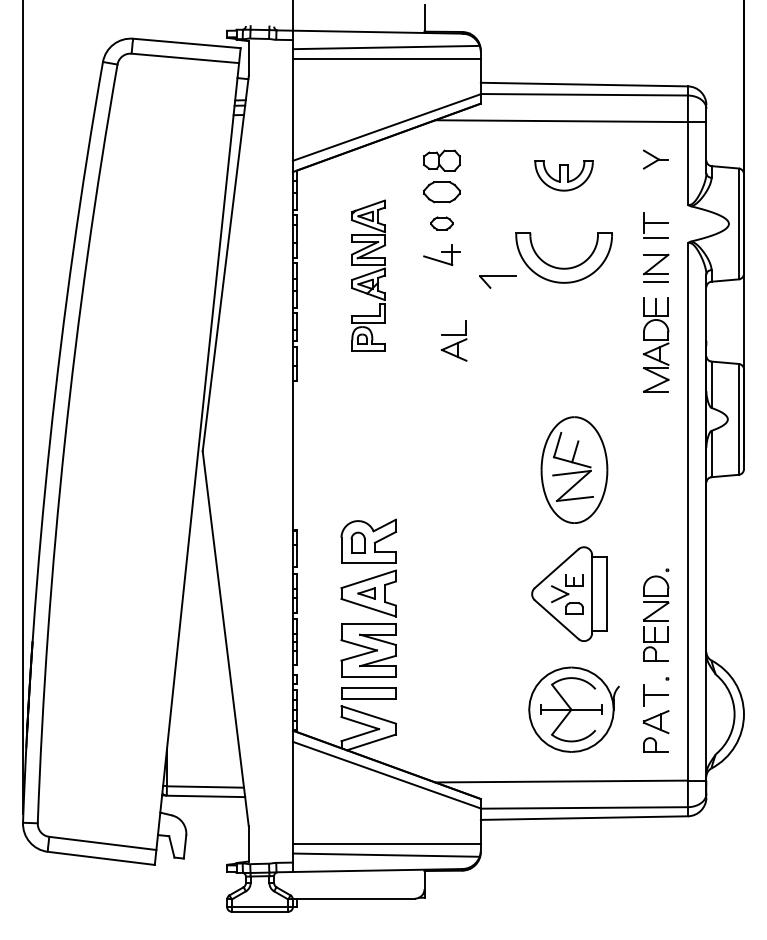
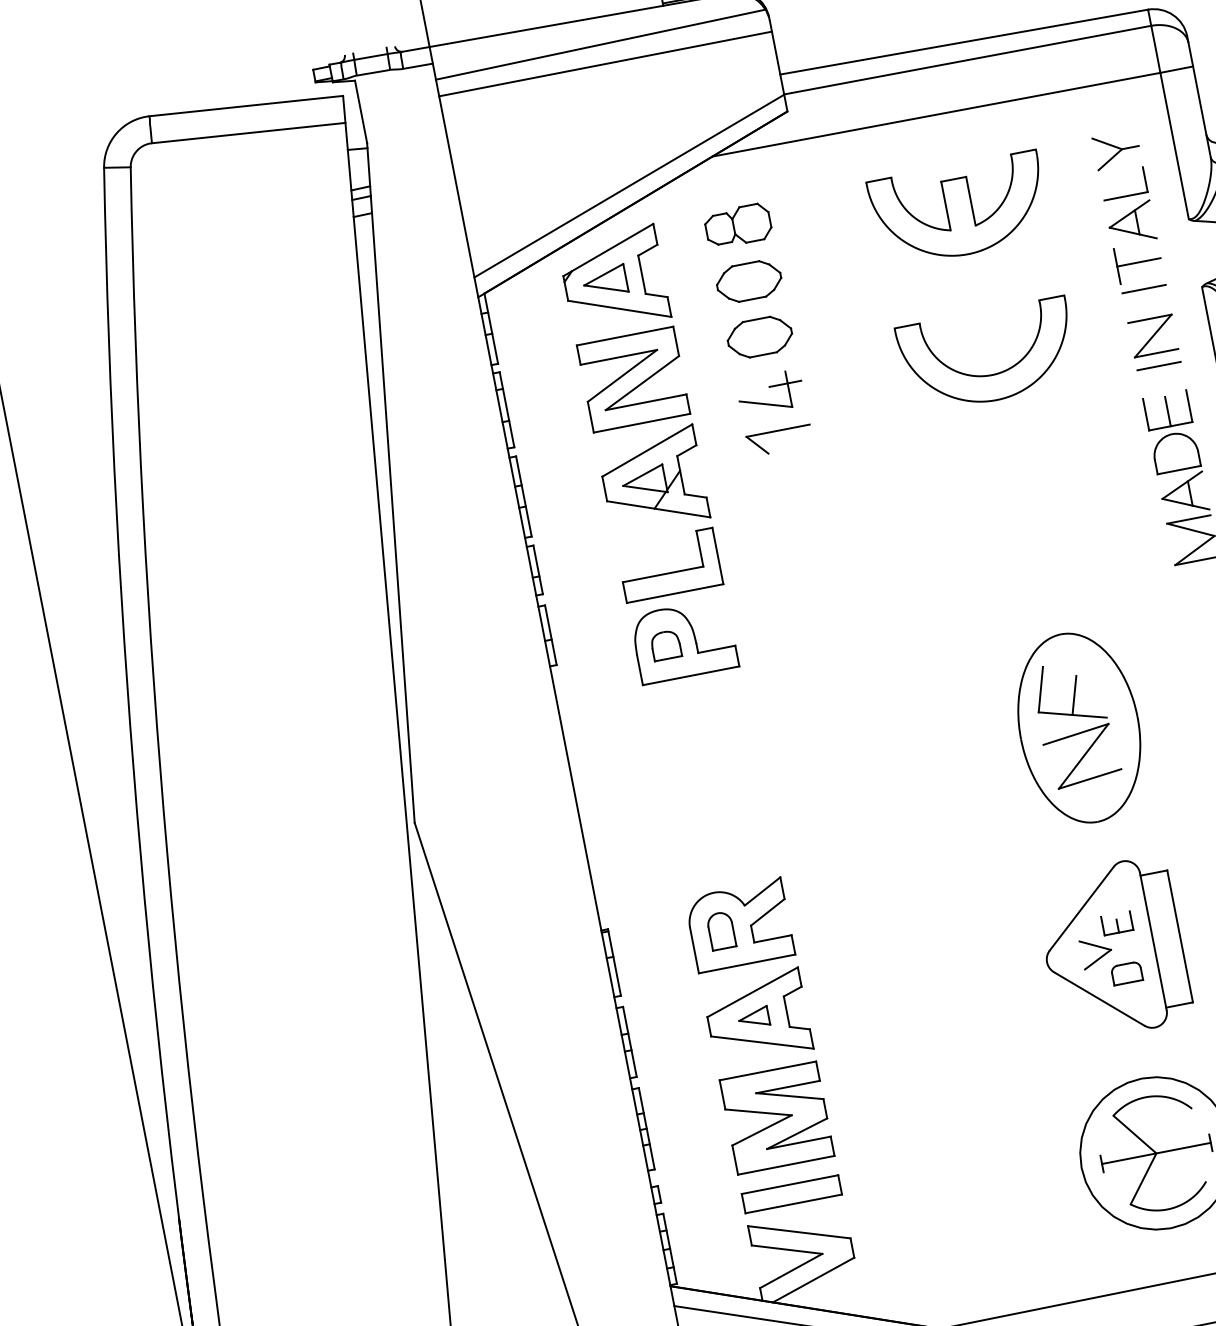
part: (563, 175) -> (958, 210), size x1.67
part: (441, 223) -> (759, 337), size x1.67
part: (368, 275) -> (647, 454), size x1.67
part: (497, 281) -> (778, 439), moved
part: (454, 340) -> (1128, 206), moved

